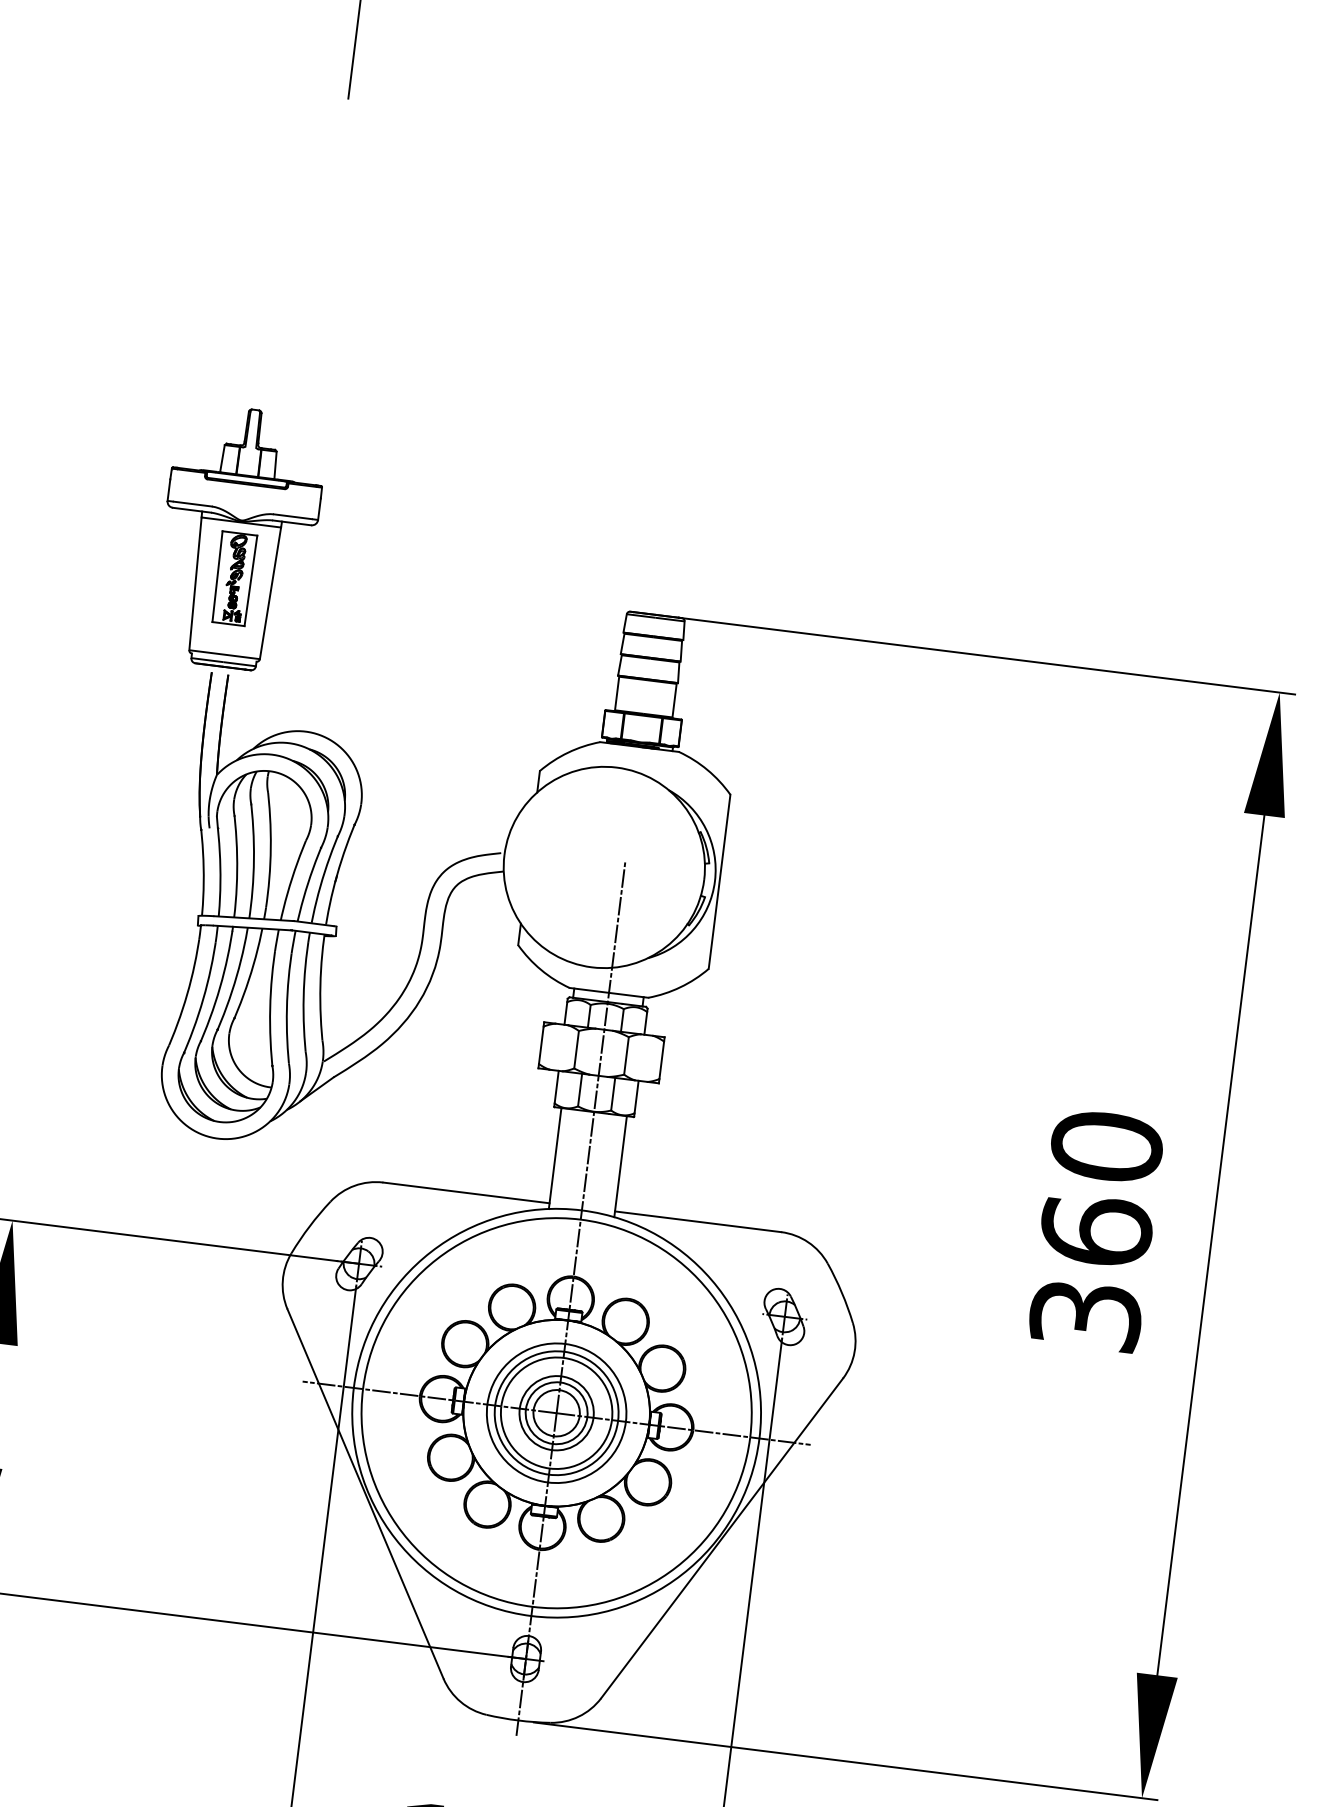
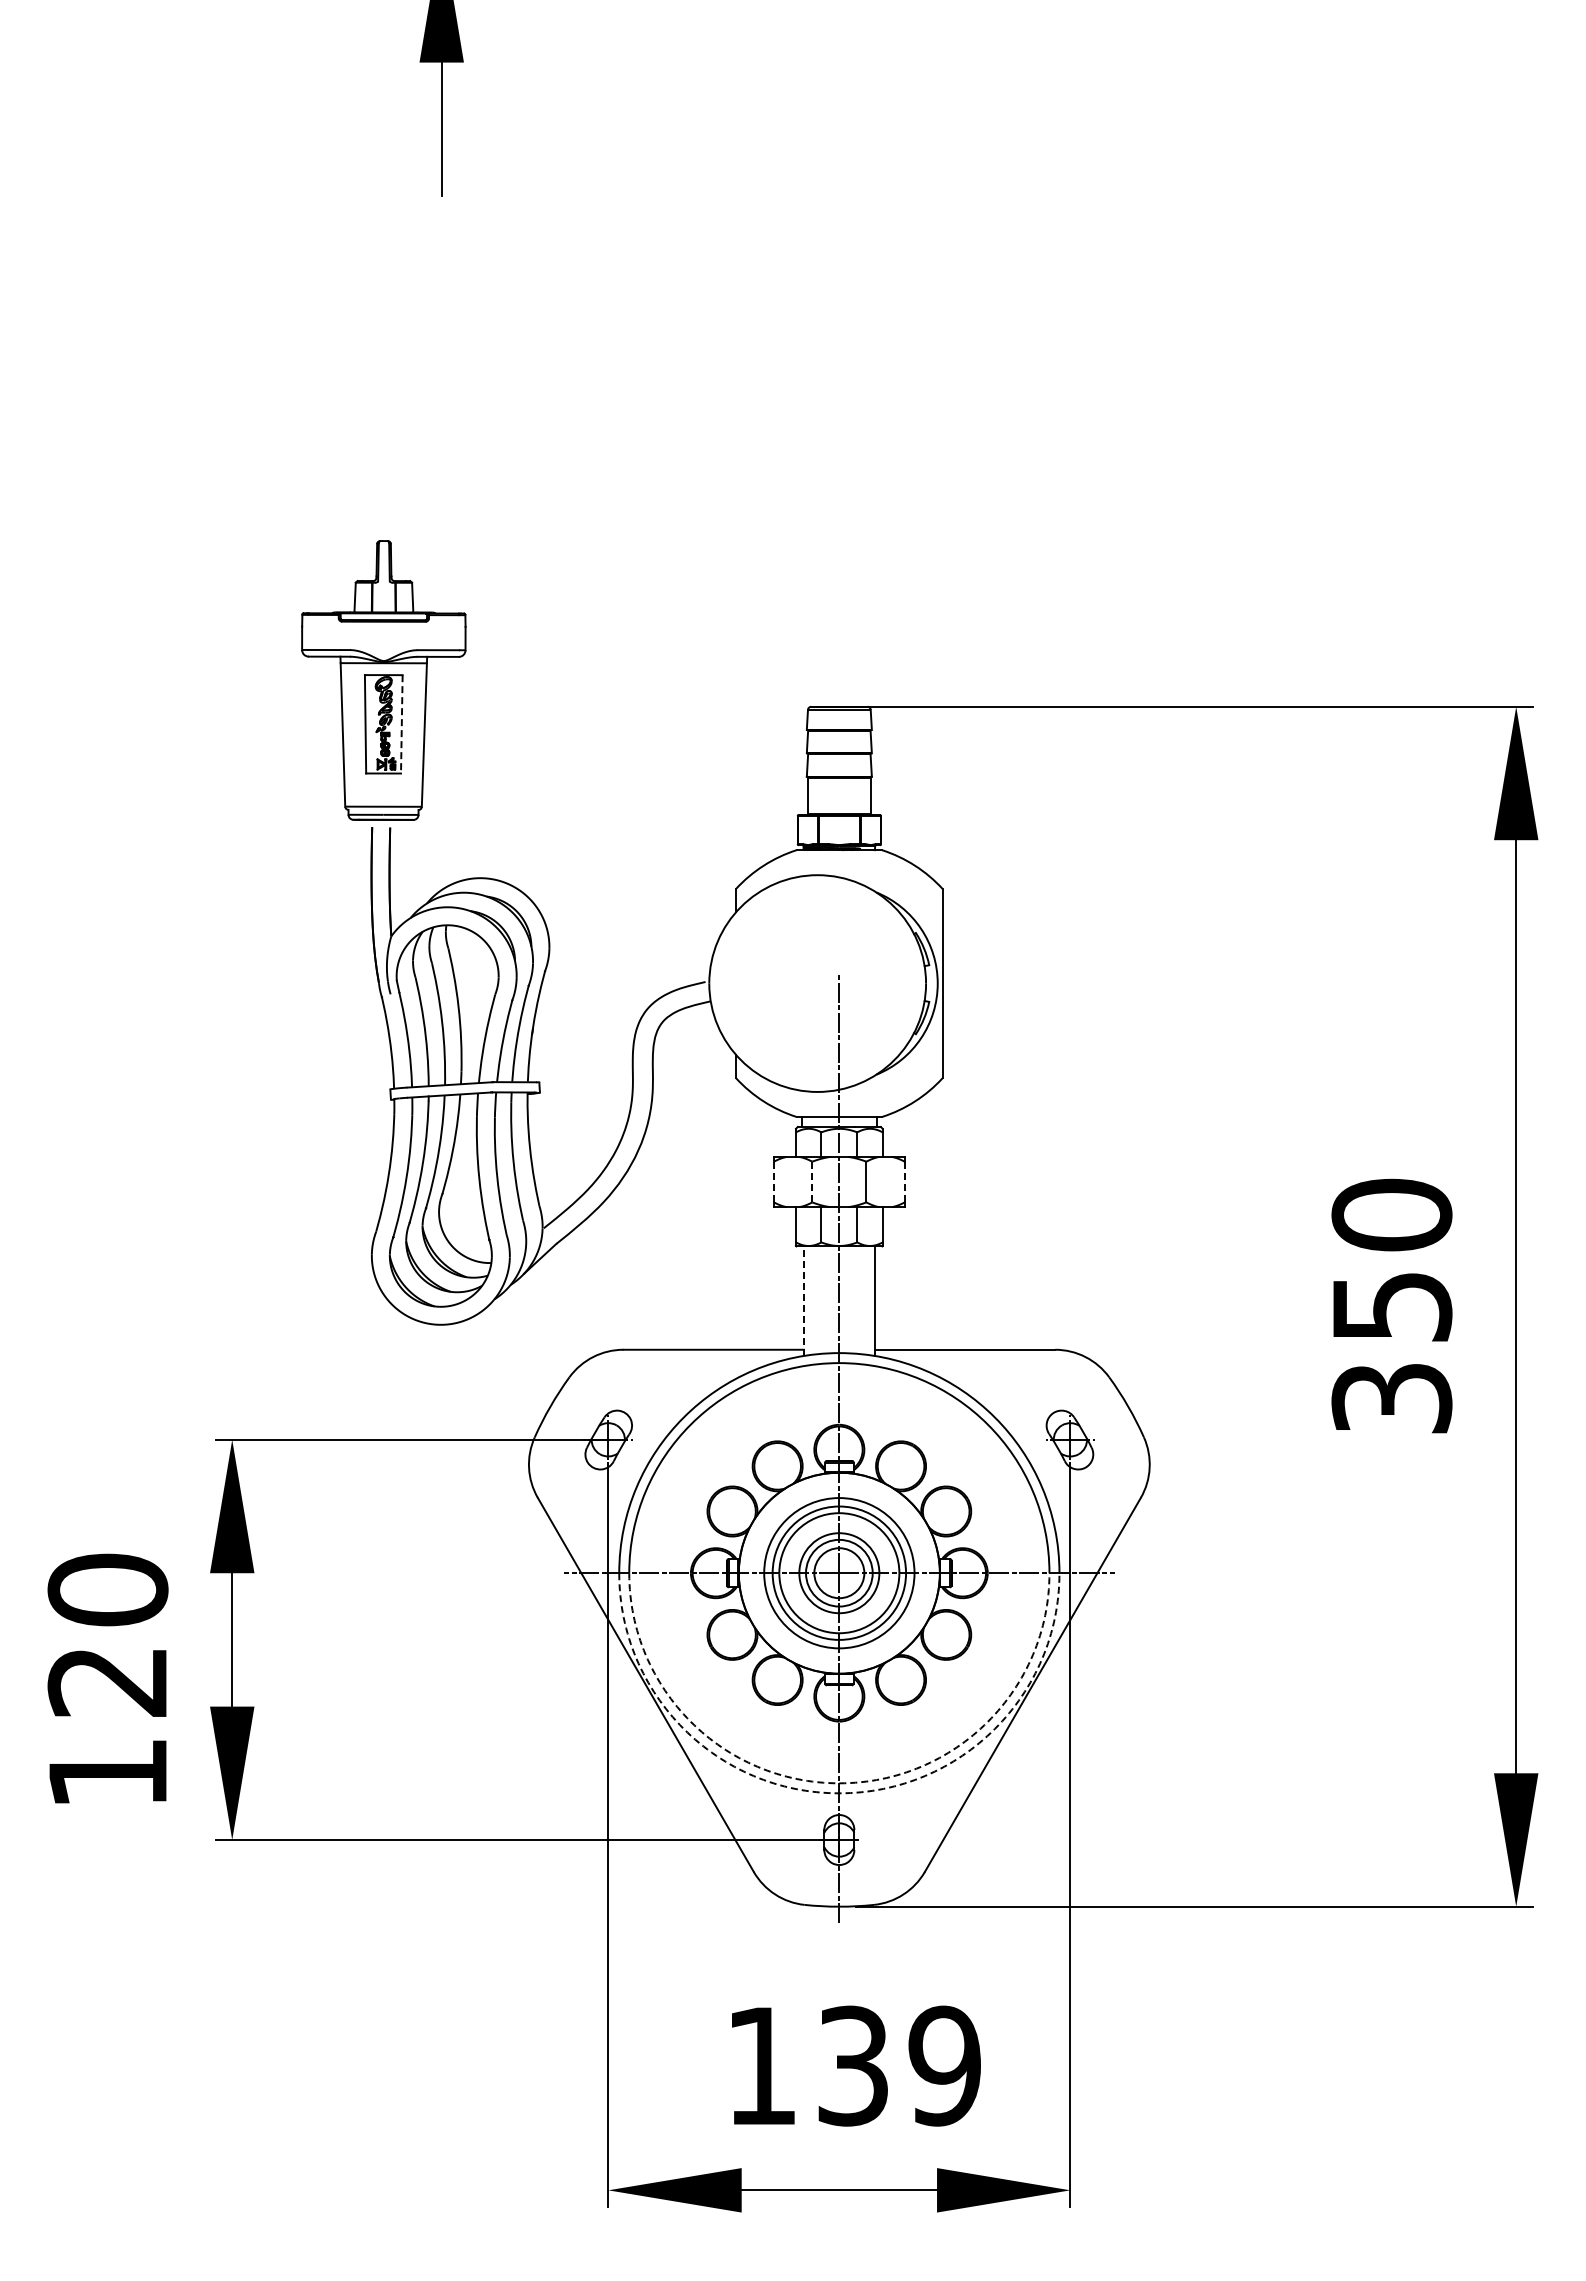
line: (250, 580) -> (401, 724), solid -> dashed
line: (540, 1044) -> (773, 1181), solid -> dashed
line: (576, 1049) -> (812, 1181), solid -> dashed
line: (661, 1059) -> (904, 1181), solid -> dashed
line: (554, 1158) -> (803, 1301), solid -> dashed
text: (1095, 1230) -> (1391, 1306), 360 -> 350
arc: (532, 1607) -> (839, 1783), solid -> dashed
arc: (531, 1616) -> (839, 1793), solid -> dashed

